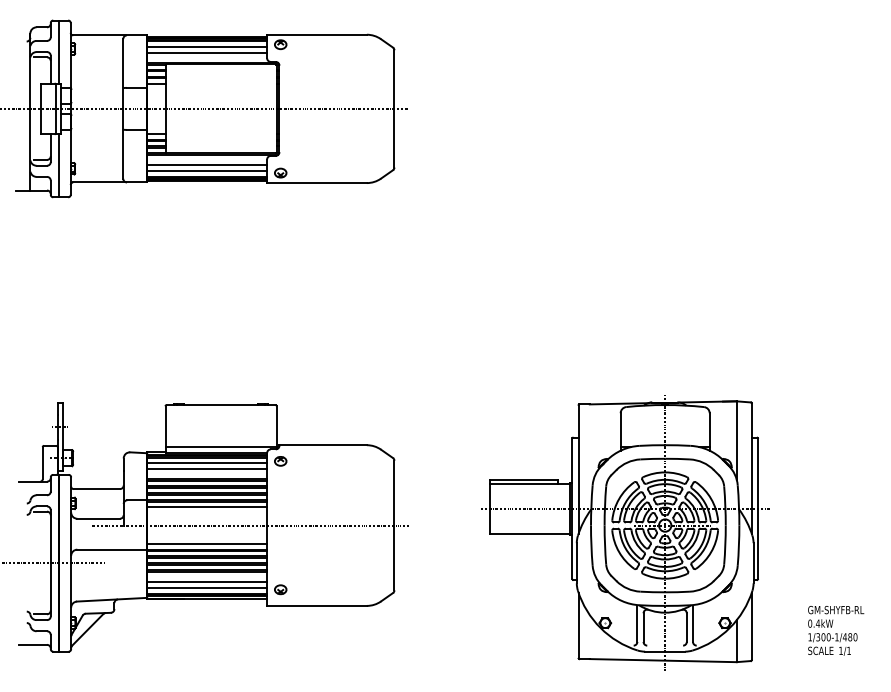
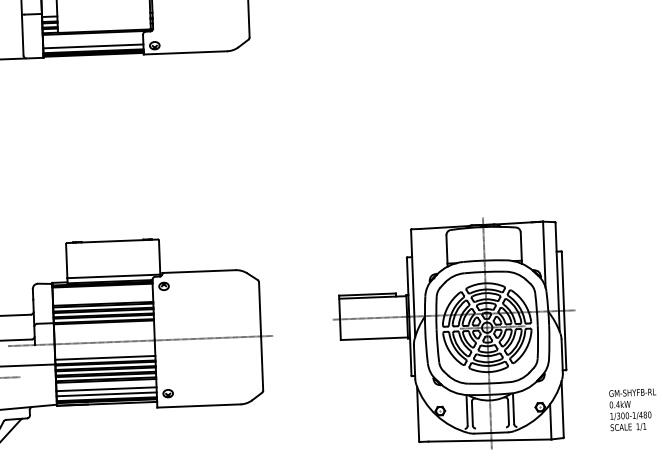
line: (207, 165) -> (93, 41), removed
line: (207, 463) -> (102, 290), removed
line: (207, 469) -> (103, 295), removed
line: (207, 507) -> (104, 327), removed

